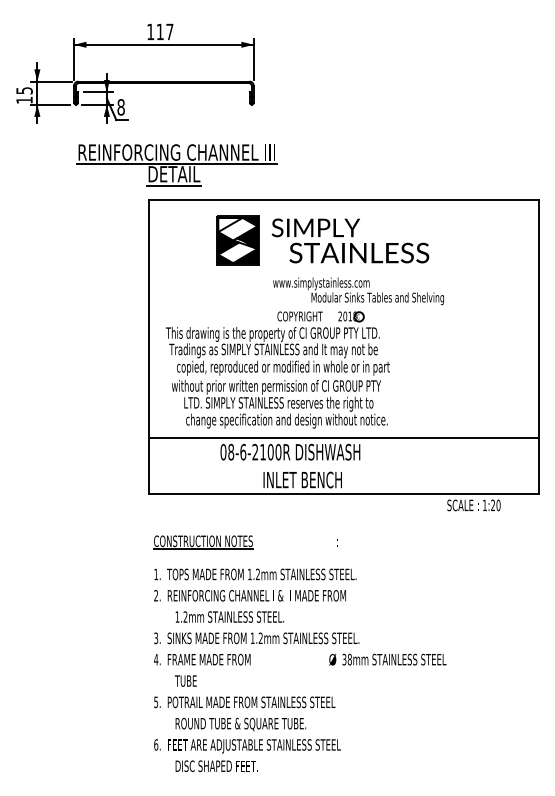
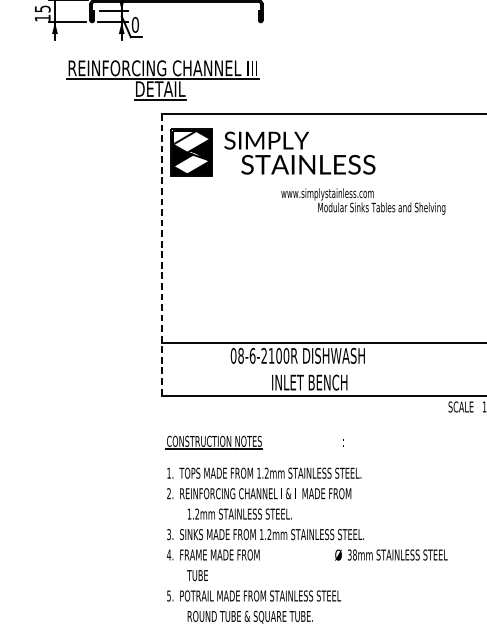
text: (120, 107) -> (134, 25), 8 -> 0
part: (176, 165) -> (162, 80), moved
part: (322, 240) -> (273, 152), moved
line: (149, 347) -> (162, 255), solid -> dashed
part: (277, 369) -> (285, 276), removed

